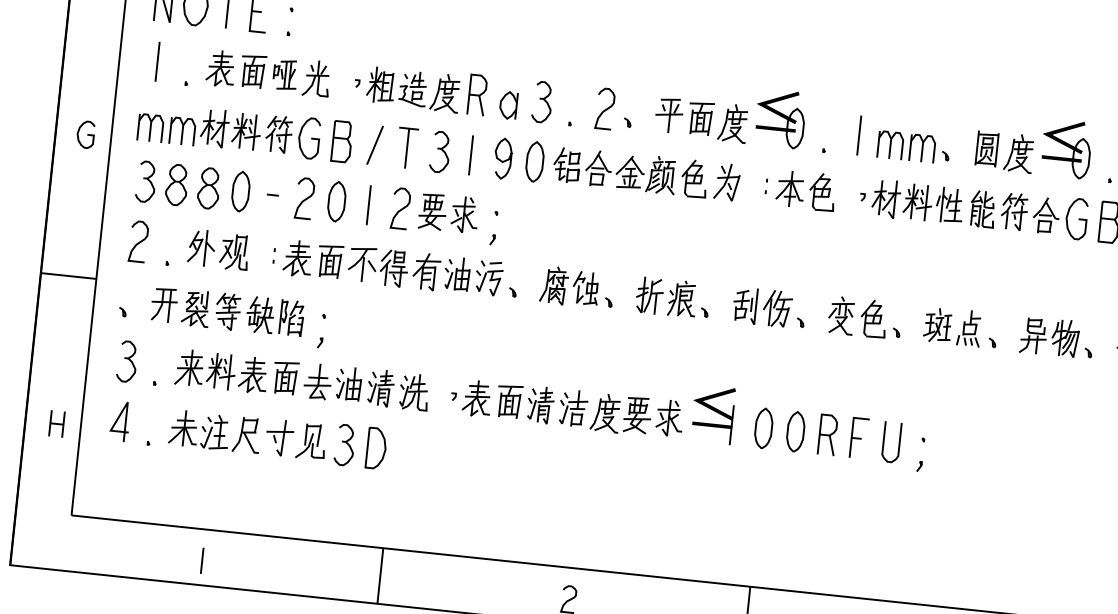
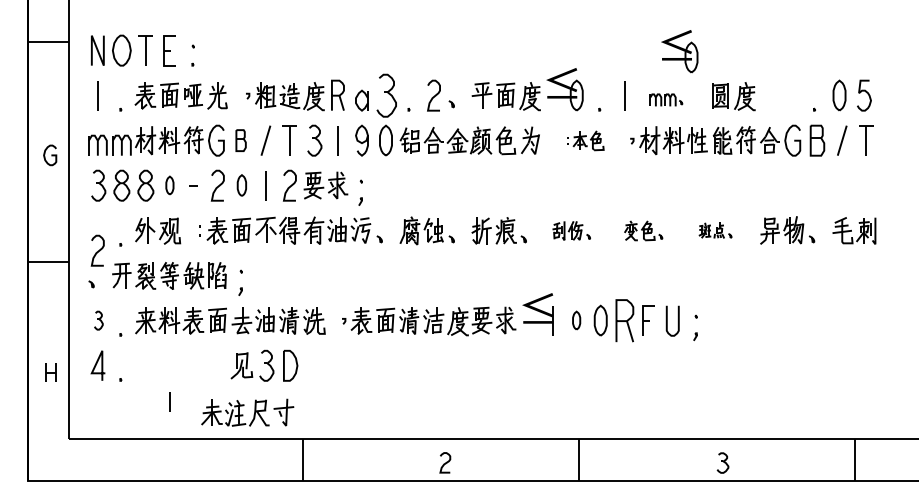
part: (541, 101) -> (386, 95), size x1.4
part: (341, 141) -> (240, 140), size x0.7
part: (914, 146) -> (666, 99), size x0.6
part: (1066, 148) -> (679, 51), moved
part: (800, 189) -> (585, 140), size x0.7
part: (240, 191) -> (169, 185), size x0.6
part: (336, 201) -> (241, 185), size x0.7
curve: (139, 241) -> (98, 250), moved
part: (769, 307) -> (571, 230), size x0.7
part: (865, 317) -> (643, 230), size x0.7
part: (961, 327) -> (715, 230), size x0.6
part: (126, 361) -> (98, 320), size x0.6
part: (763, 428) -> (576, 320), size x0.6
part: (231, 432) -> (247, 412), moved
part: (827, 433) -> (624, 319), size x1.4
line: (201, 560) -> (169, 401), moved

